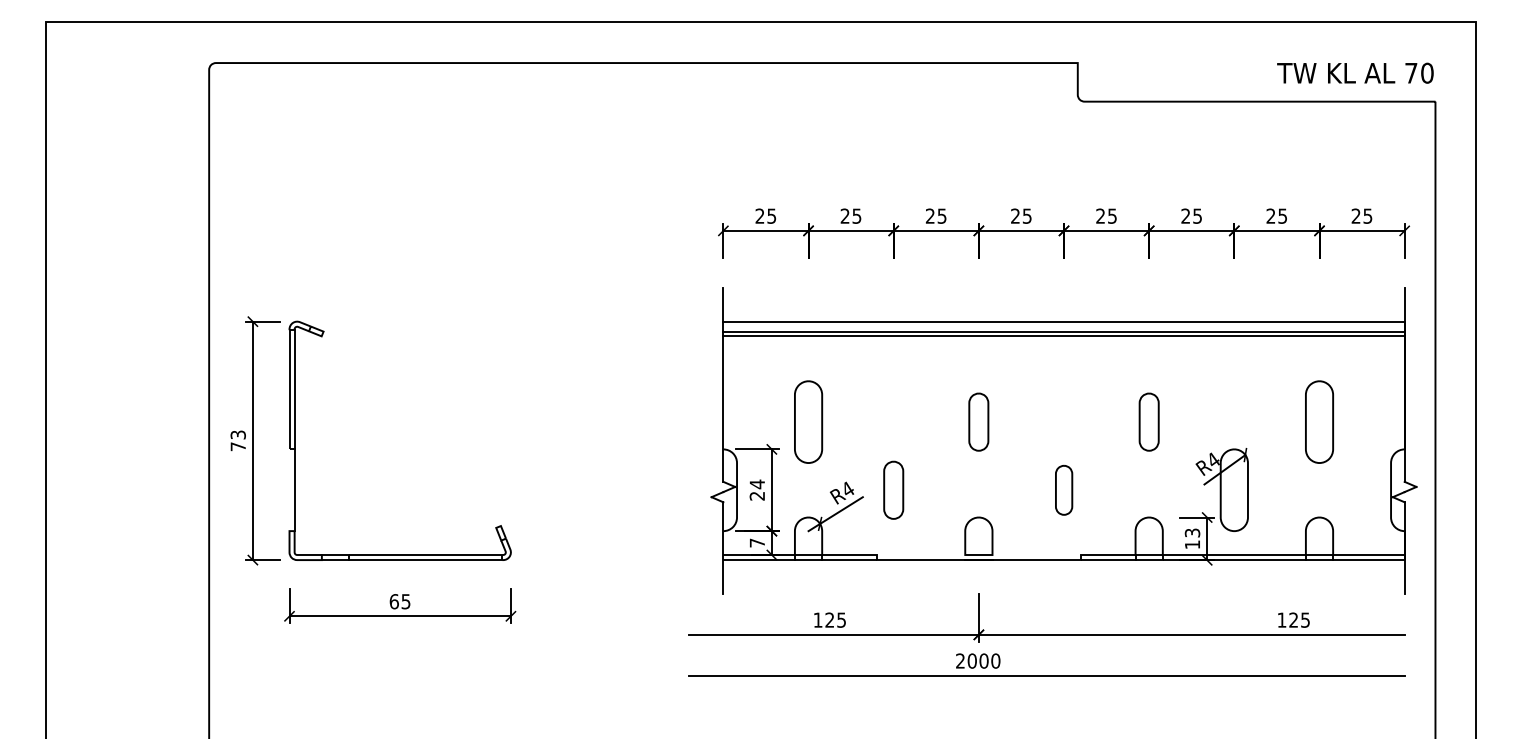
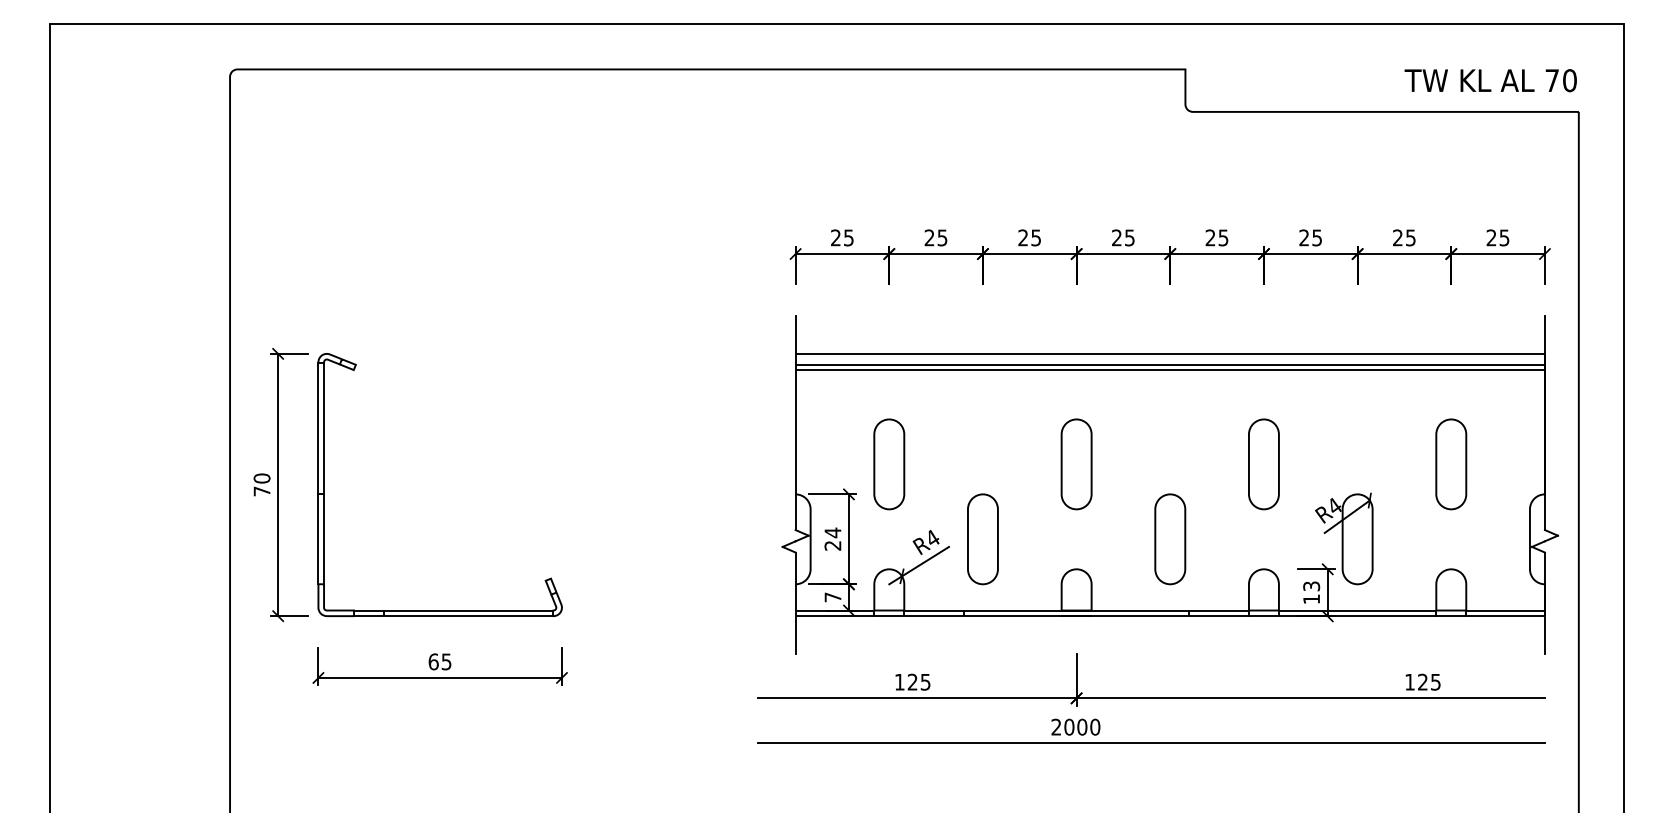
part: (978, 422) -> (1076, 464), size x1.43
part: (1148, 422) -> (1263, 464), size x1.43
text: (237, 434) -> (261, 478), 73 -> 70
line: (289, 490) -> (318, 539), added
part: (893, 490) -> (982, 539), size x1.43
part: (1064, 490) -> (1170, 539), size x1.67
line: (978, 554) -> (1076, 610), added

